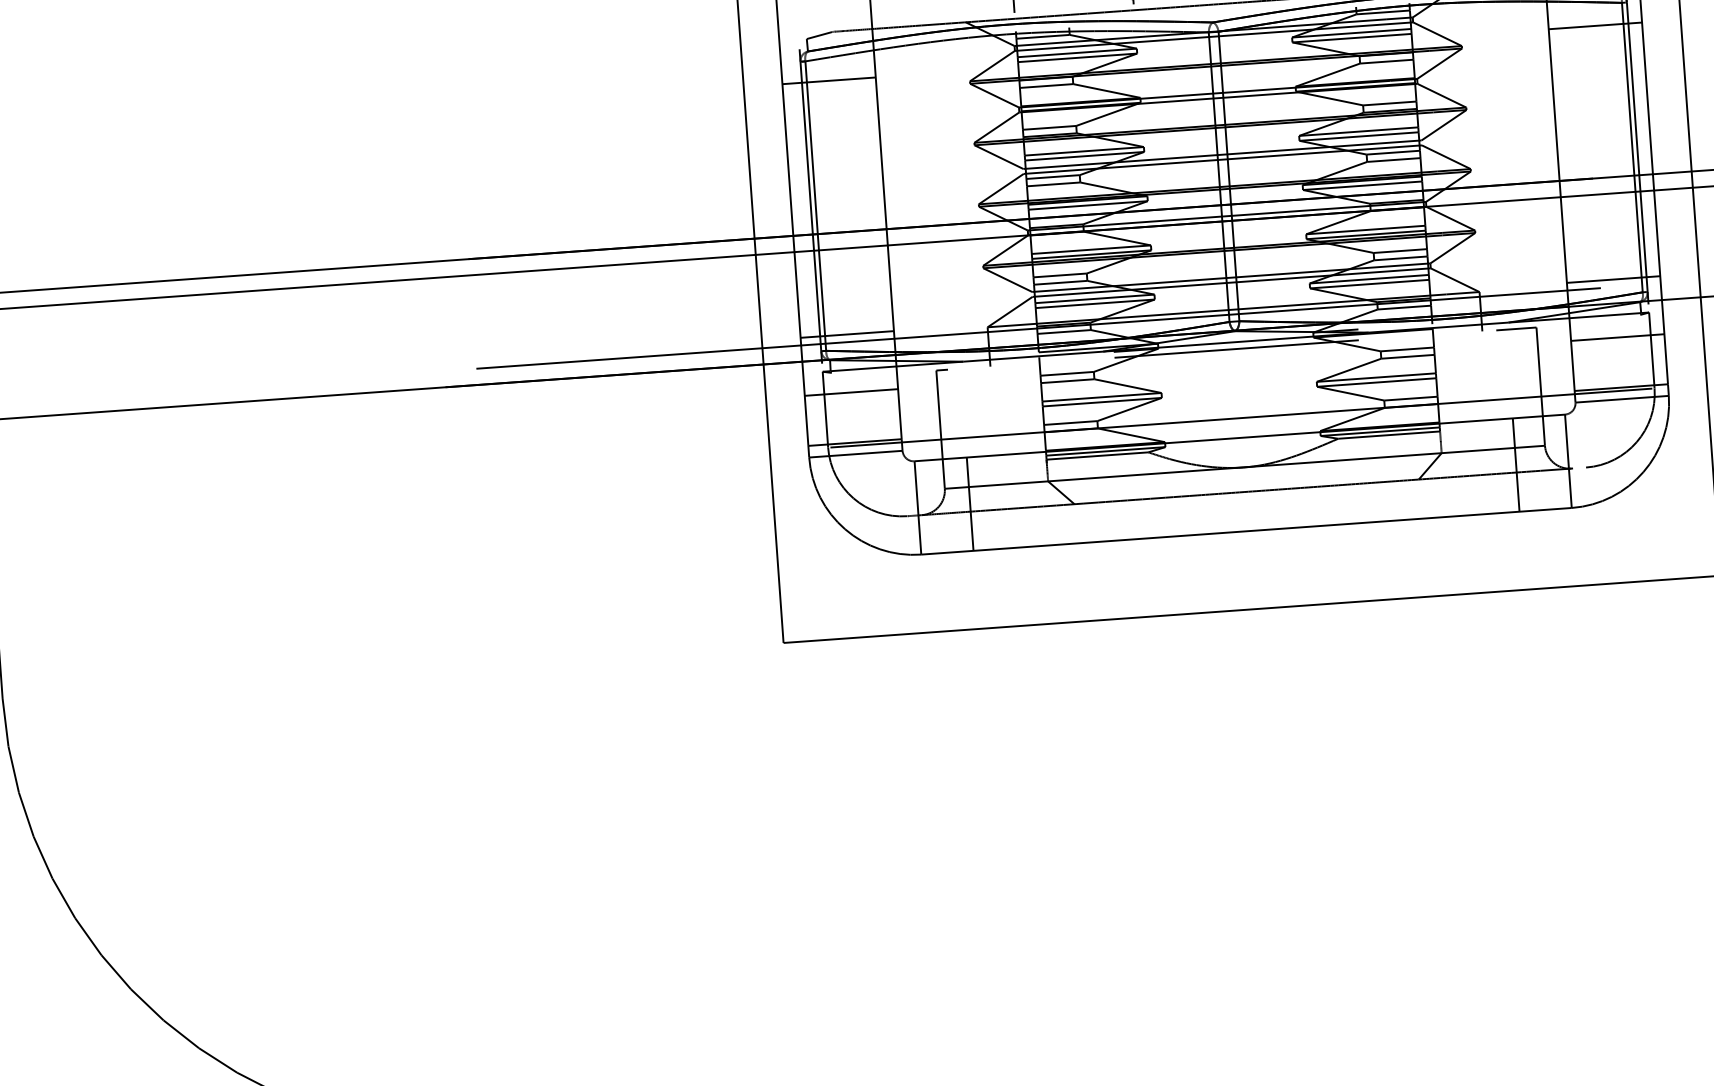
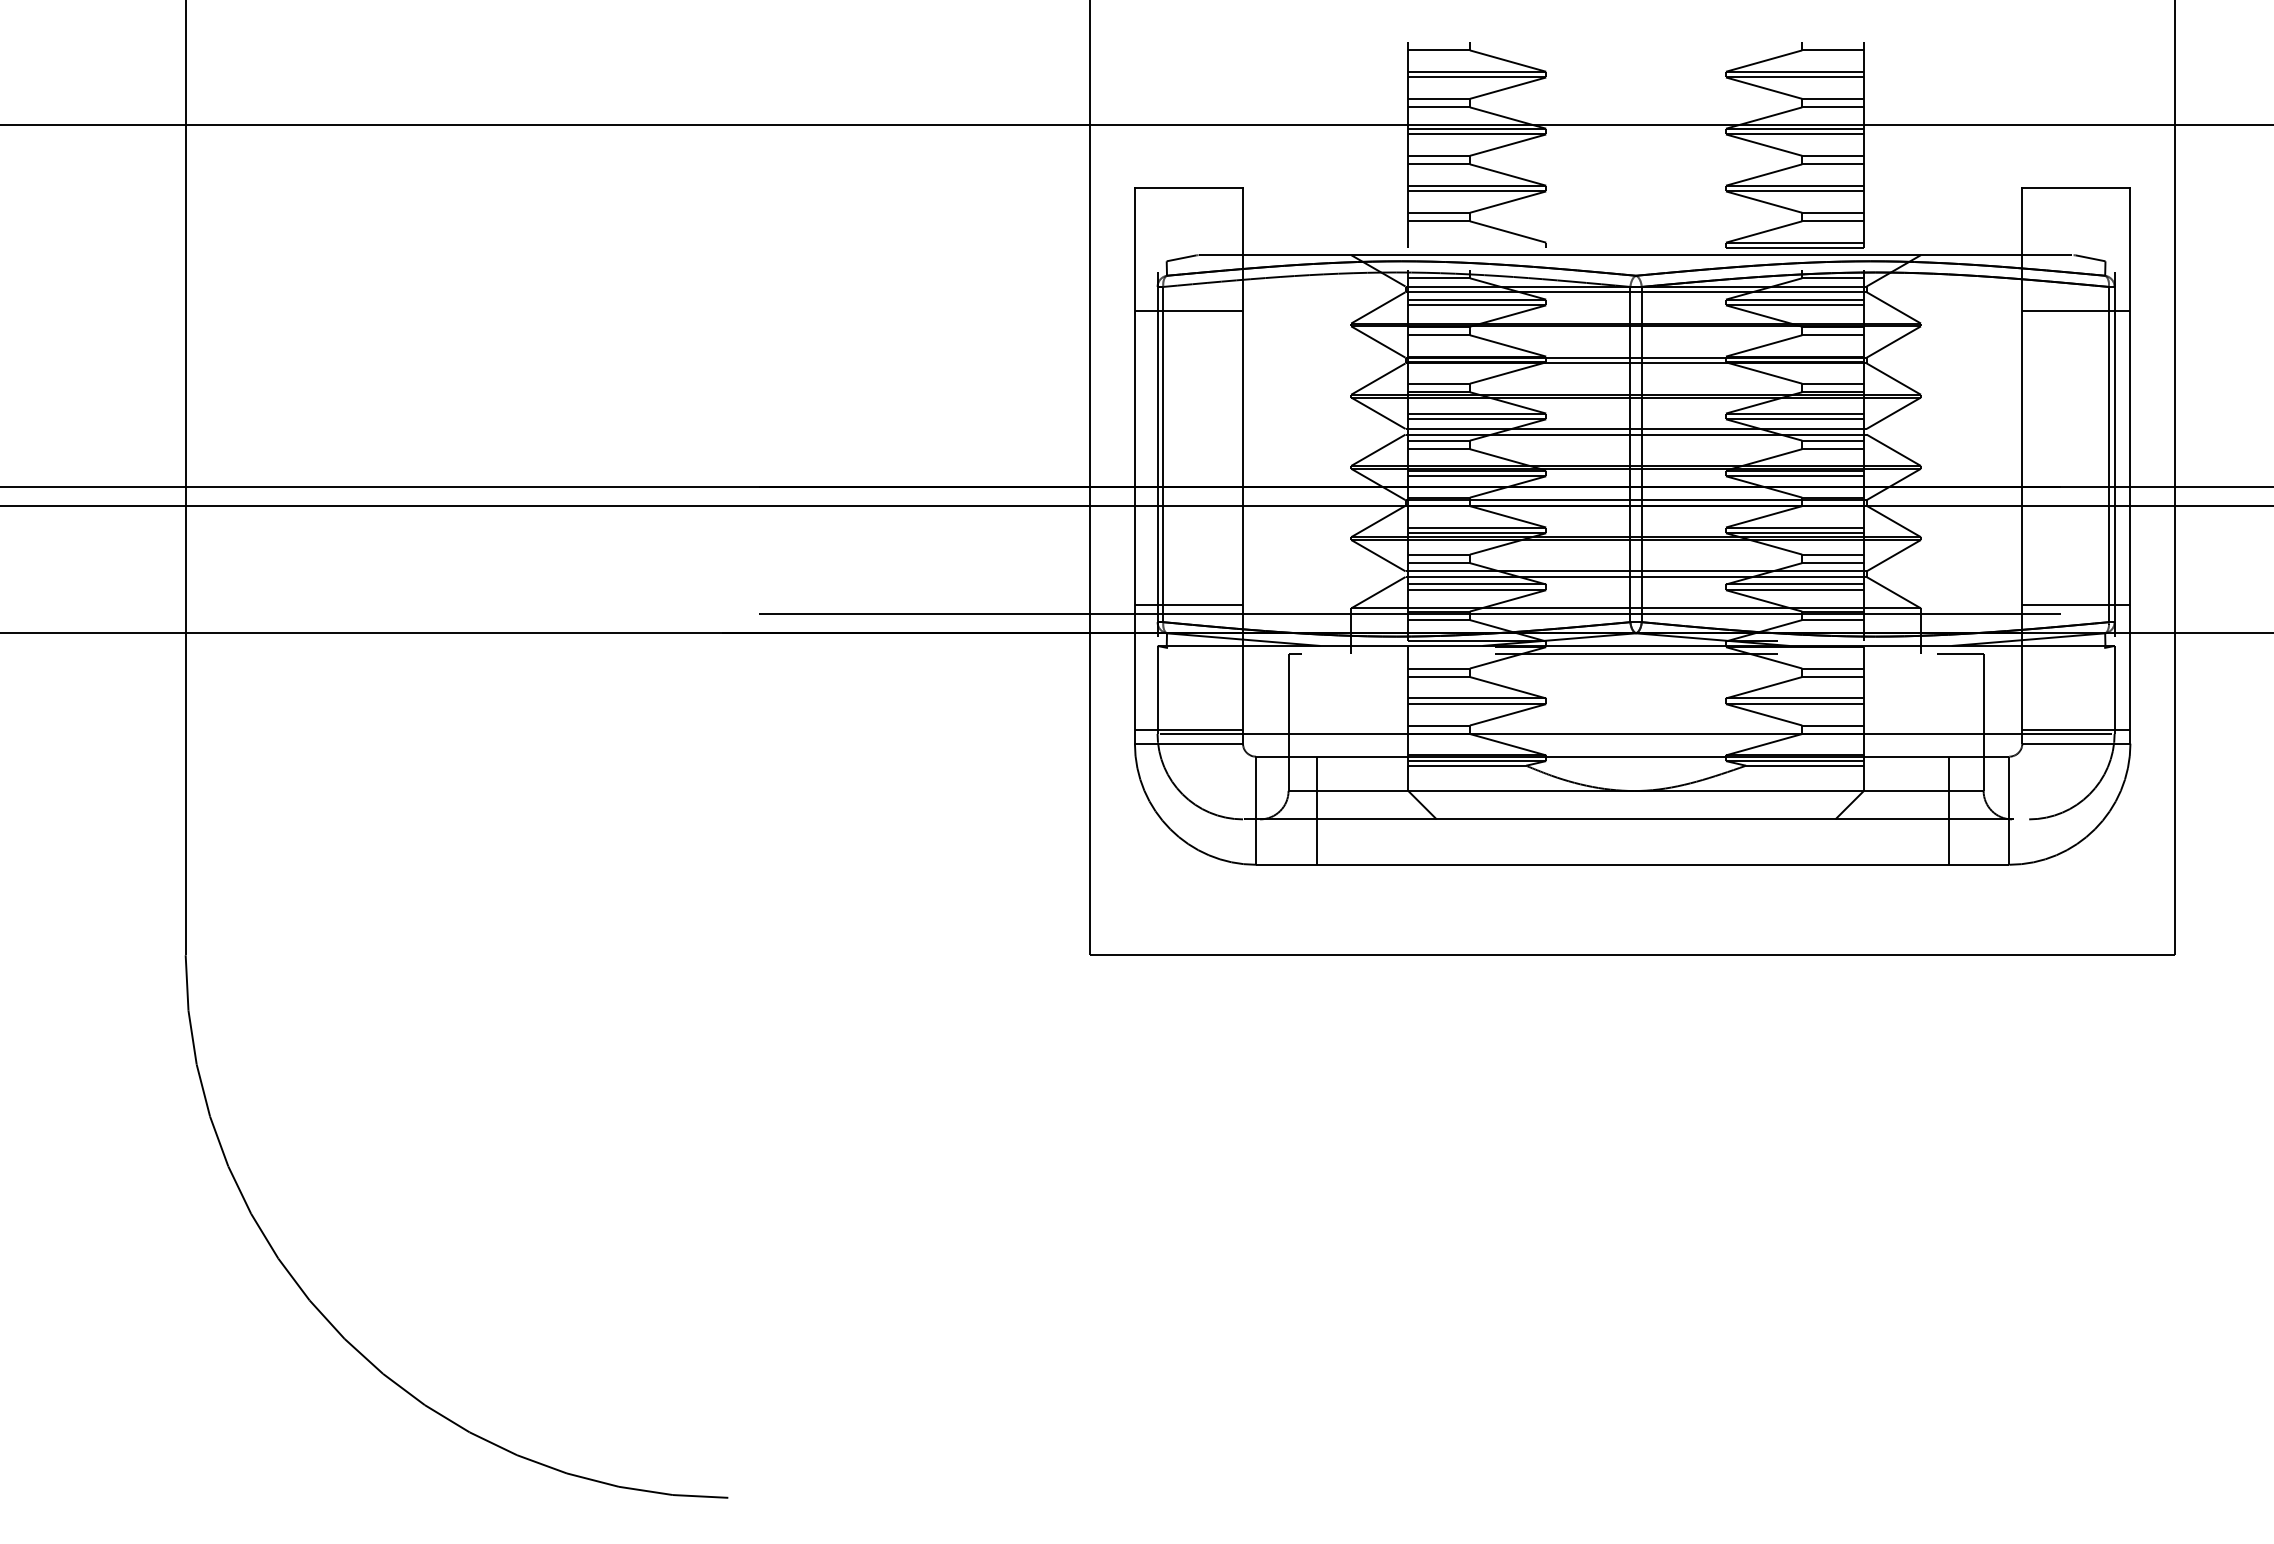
line: (1617, 337) -> (2076, 672), removed
line: (851, 392) -> (1188, 672), removed

